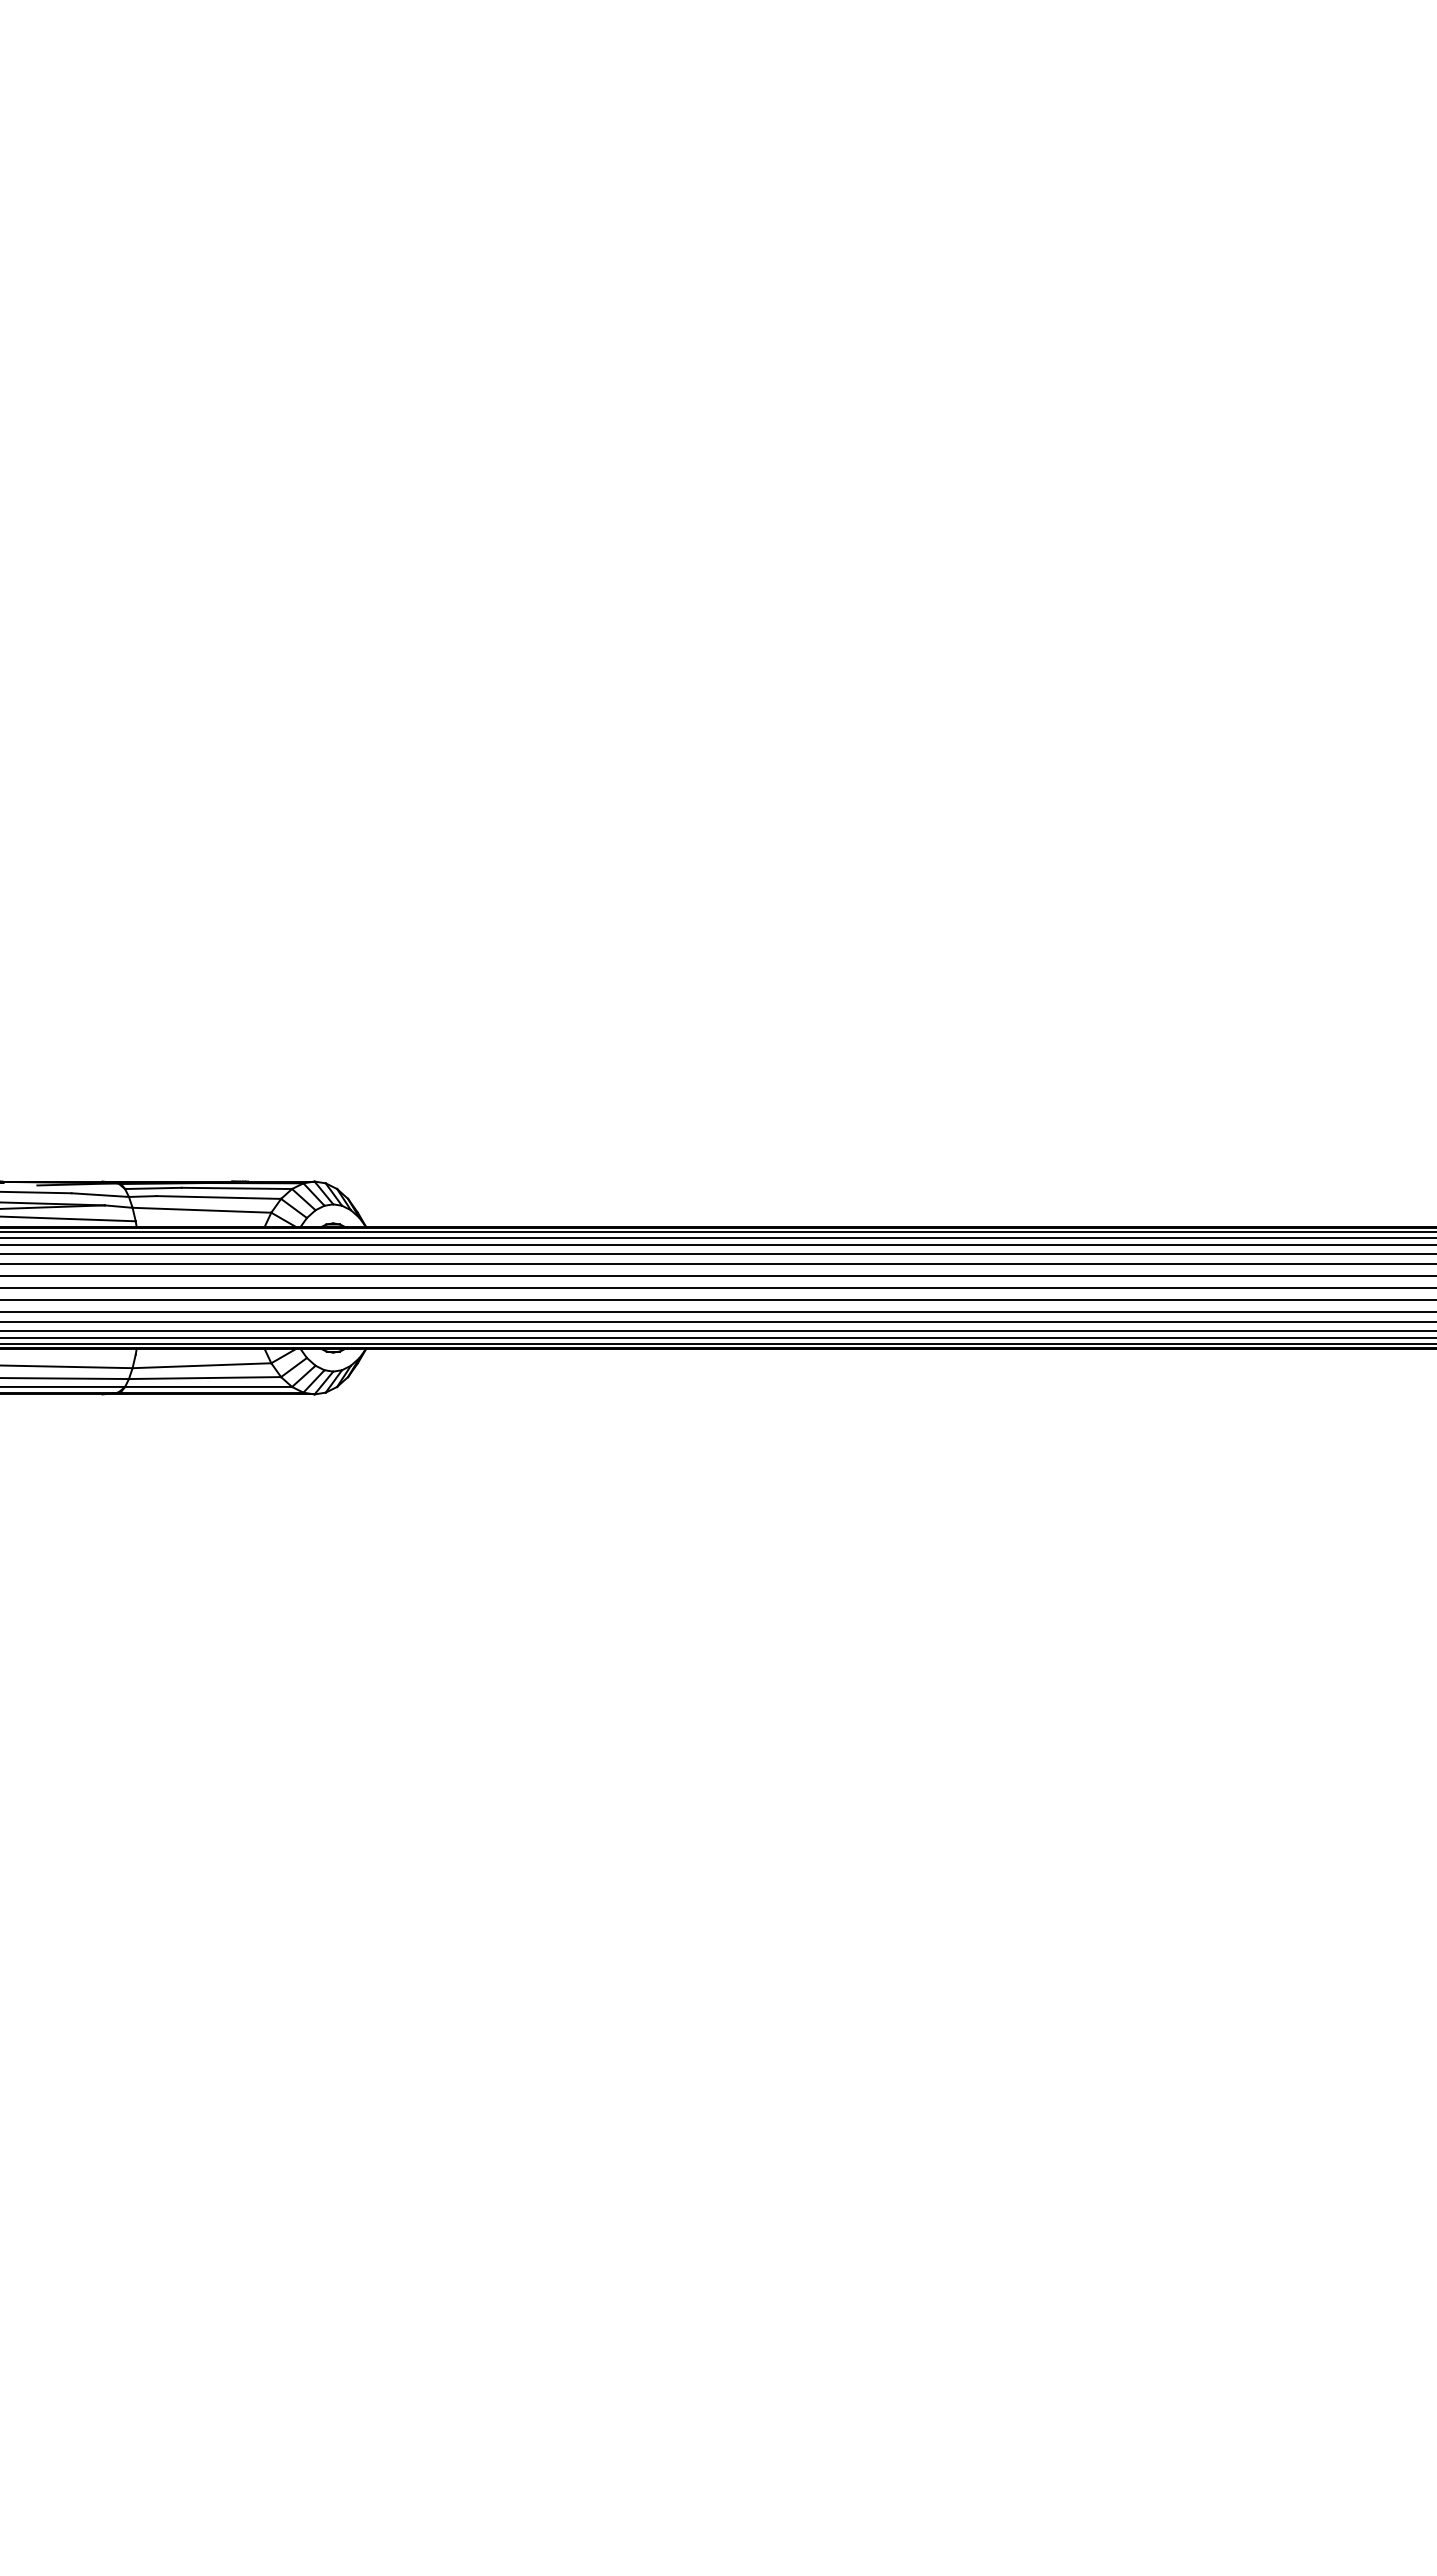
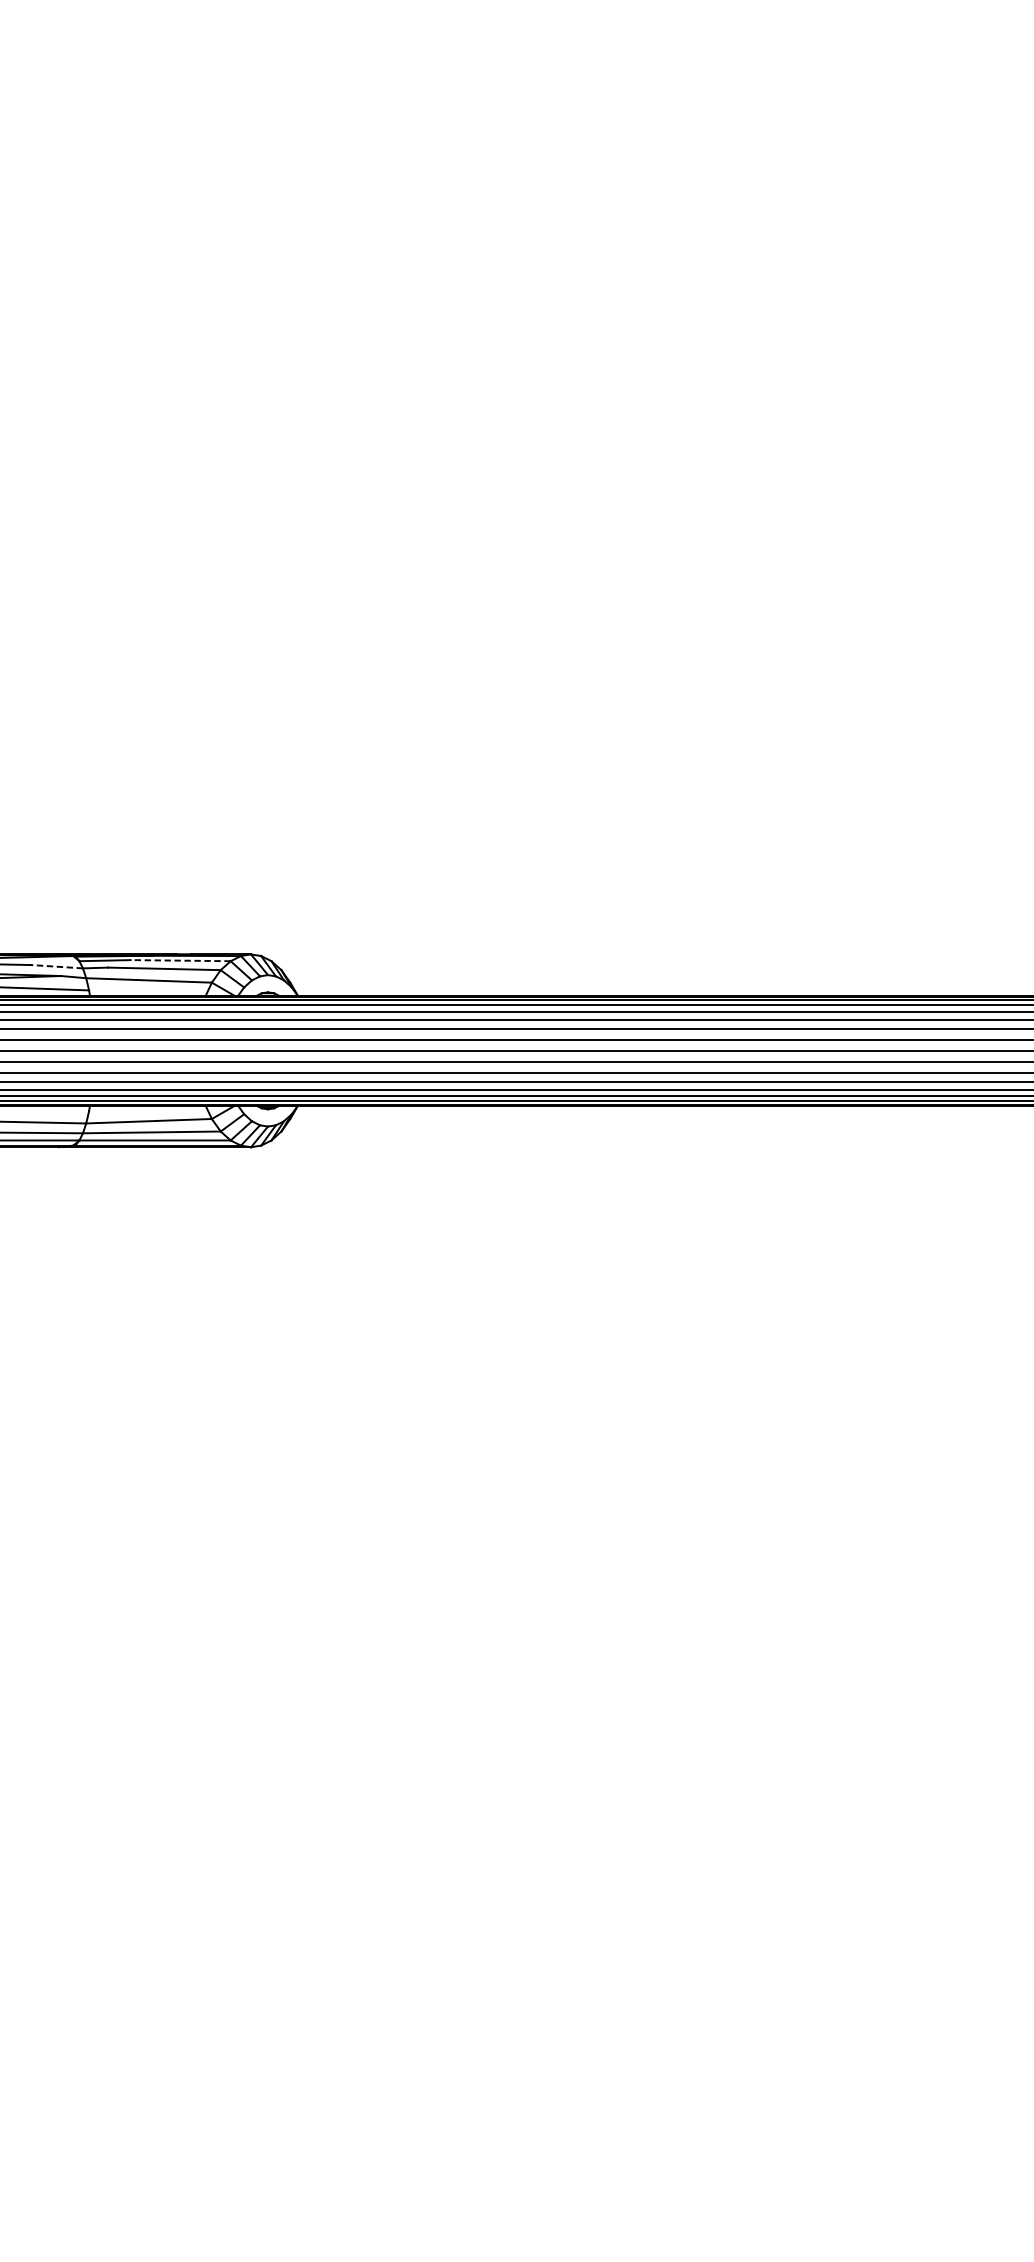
line: (236, 1188) -> (180, 960), solid -> dashed
line: (100, 1195) -> (57, 967), solid -> dashed

